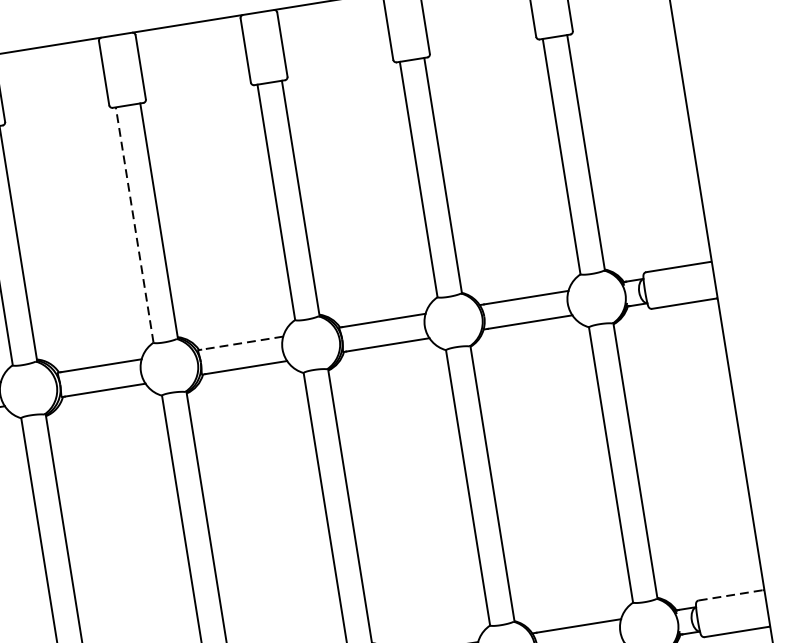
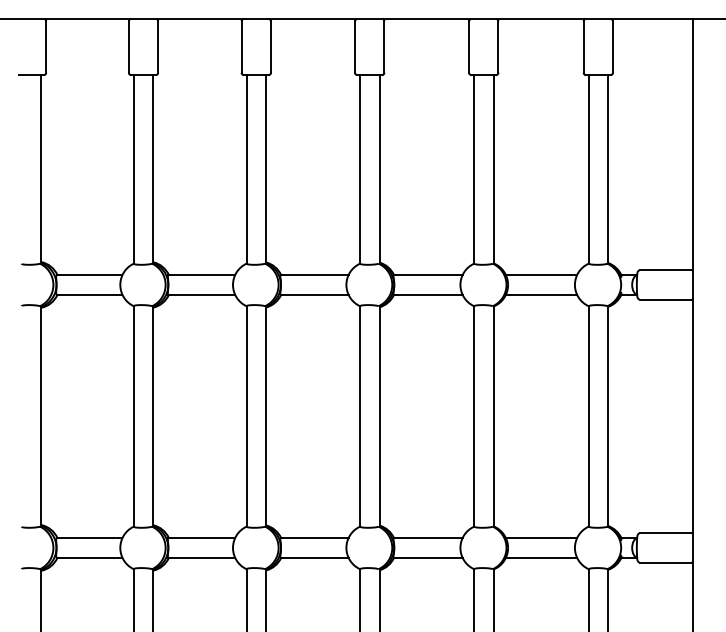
line: (134, 223) -> (246, 168), dashed -> solid
line: (242, 343) -> (315, 275), dashed -> solid
line: (730, 595) -> (665, 533), dashed -> solid

